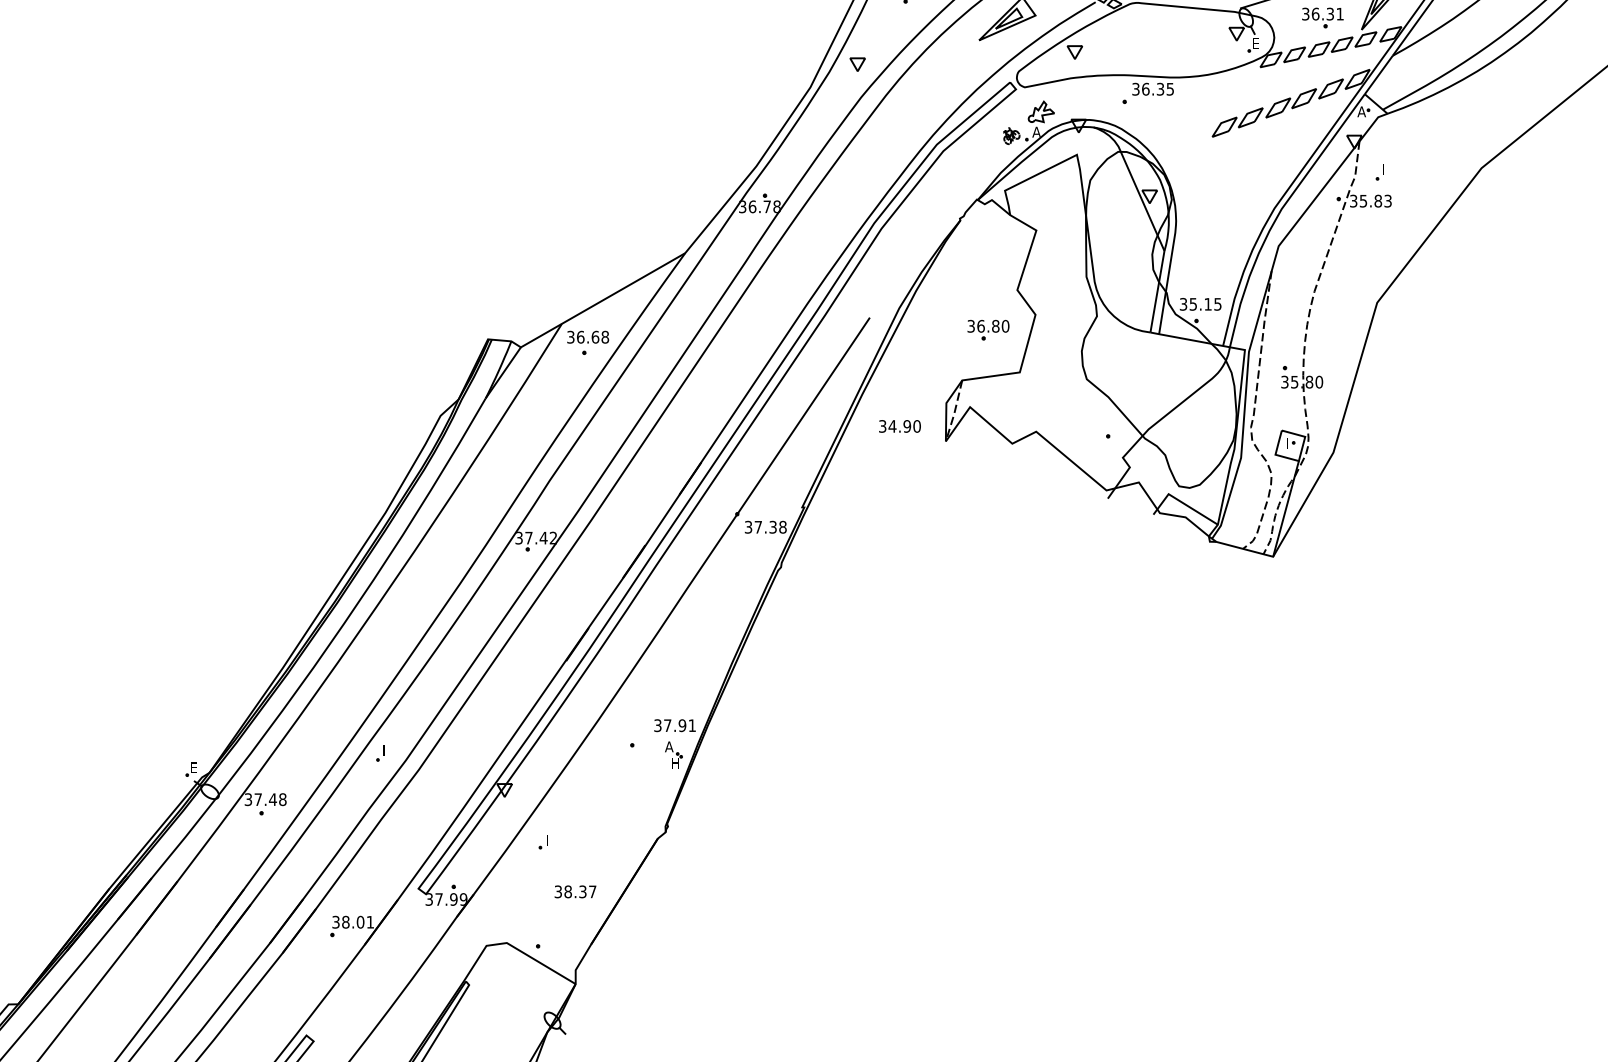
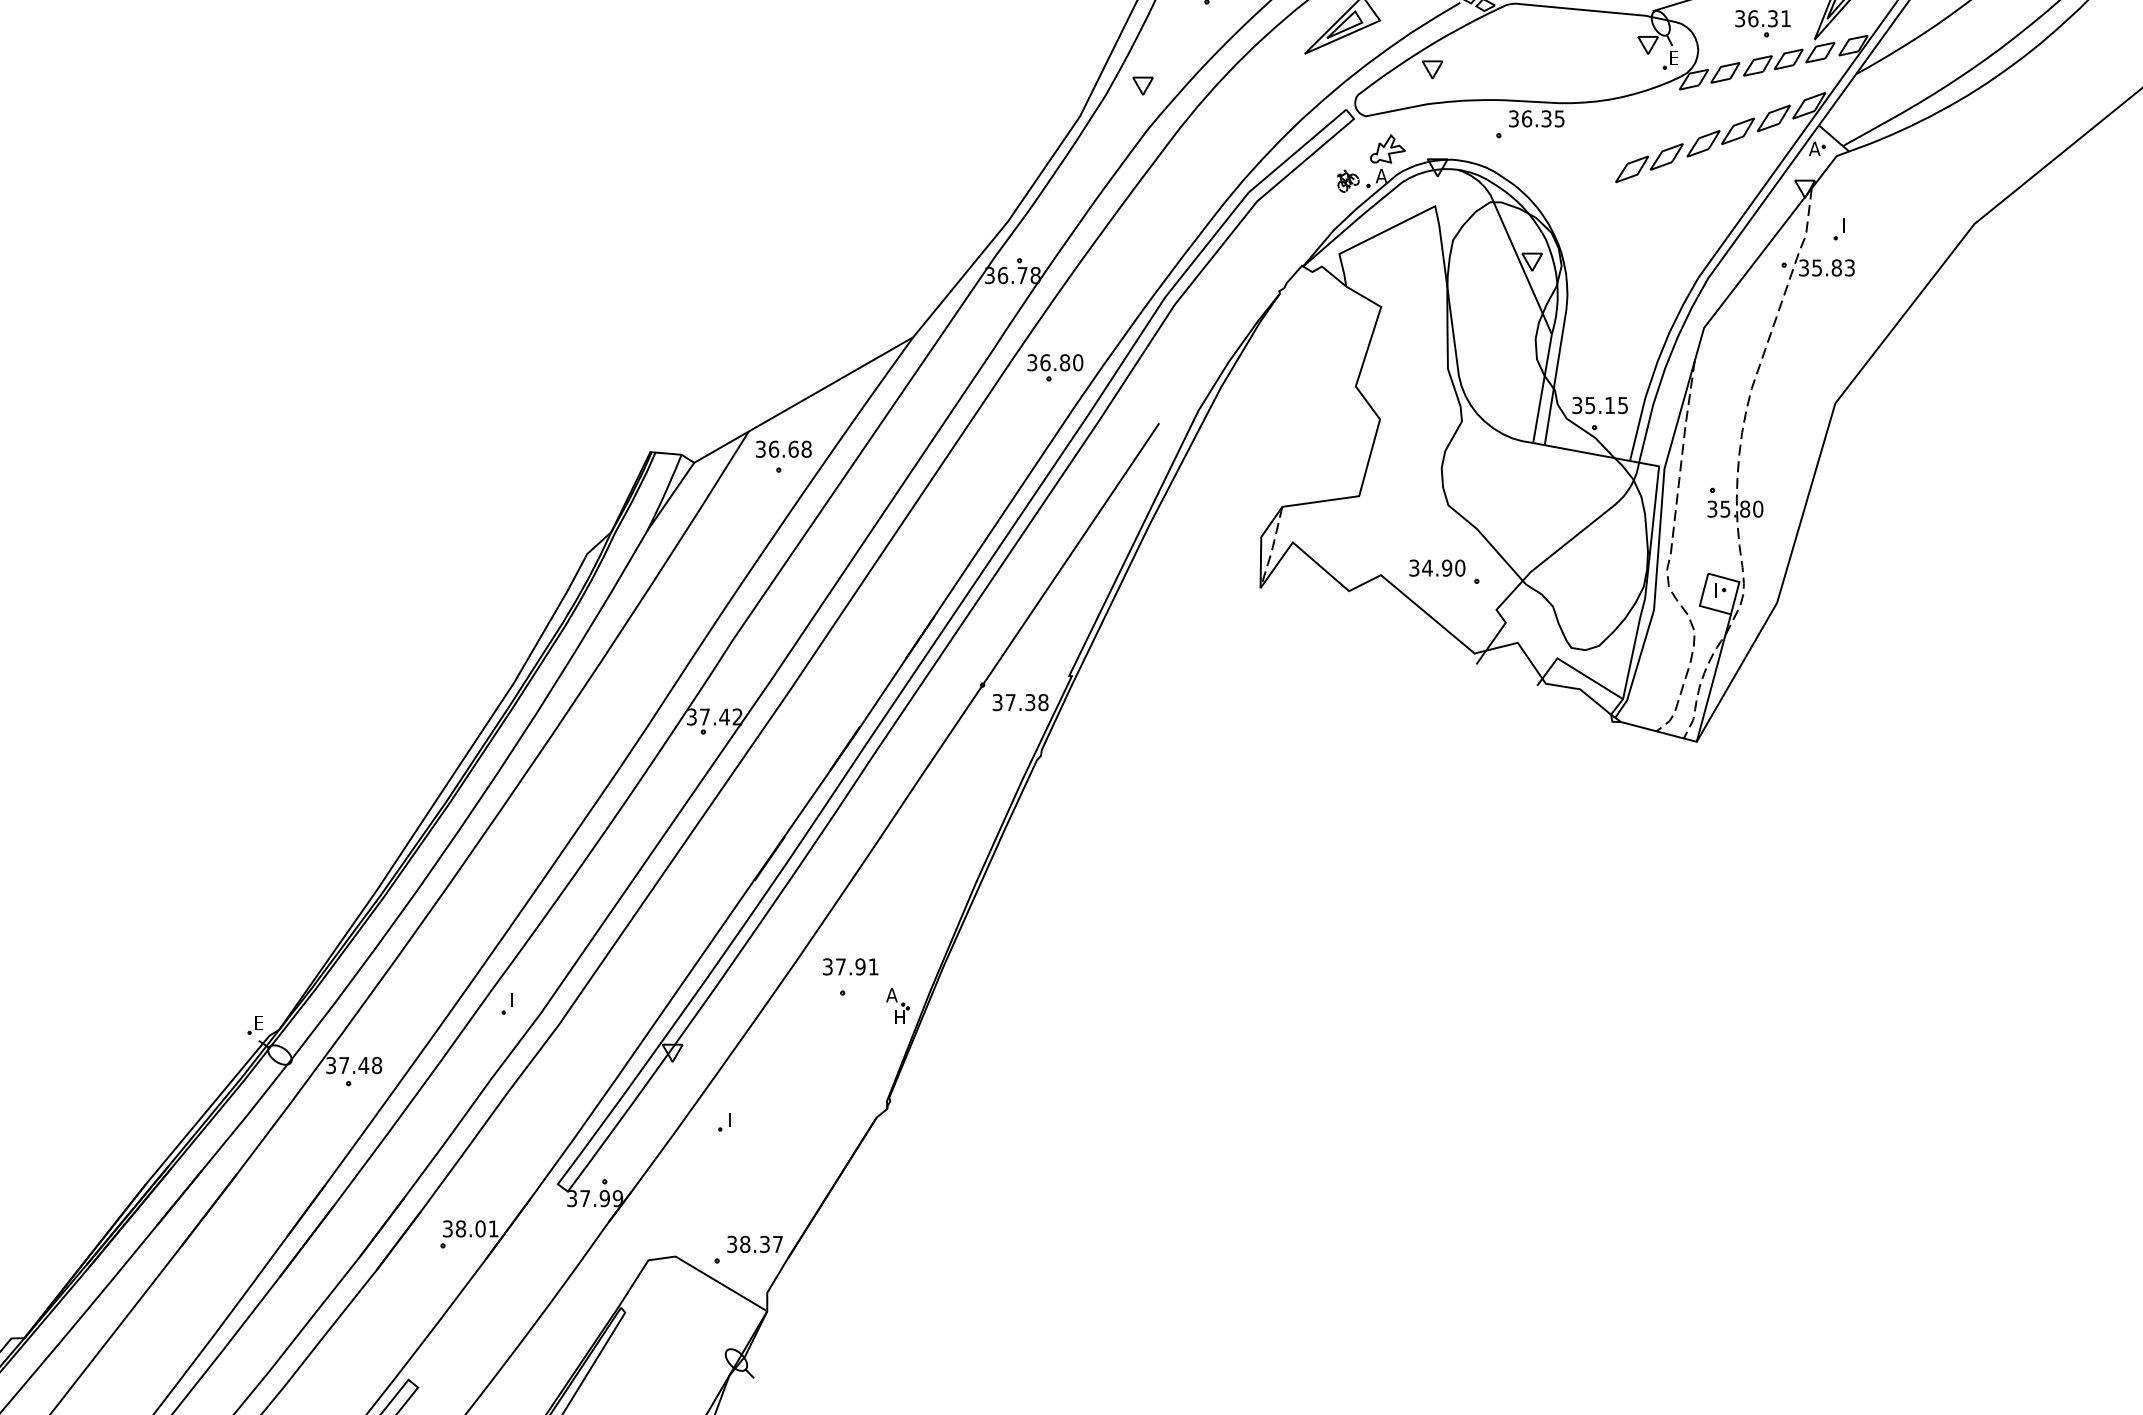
part: (988, 329) -> (1055, 367), moved
text: (900, 425) -> (1437, 567), moved
text: (674, 725) -> (850, 966), moved
text: (575, 891) -> (754, 1243), moved

